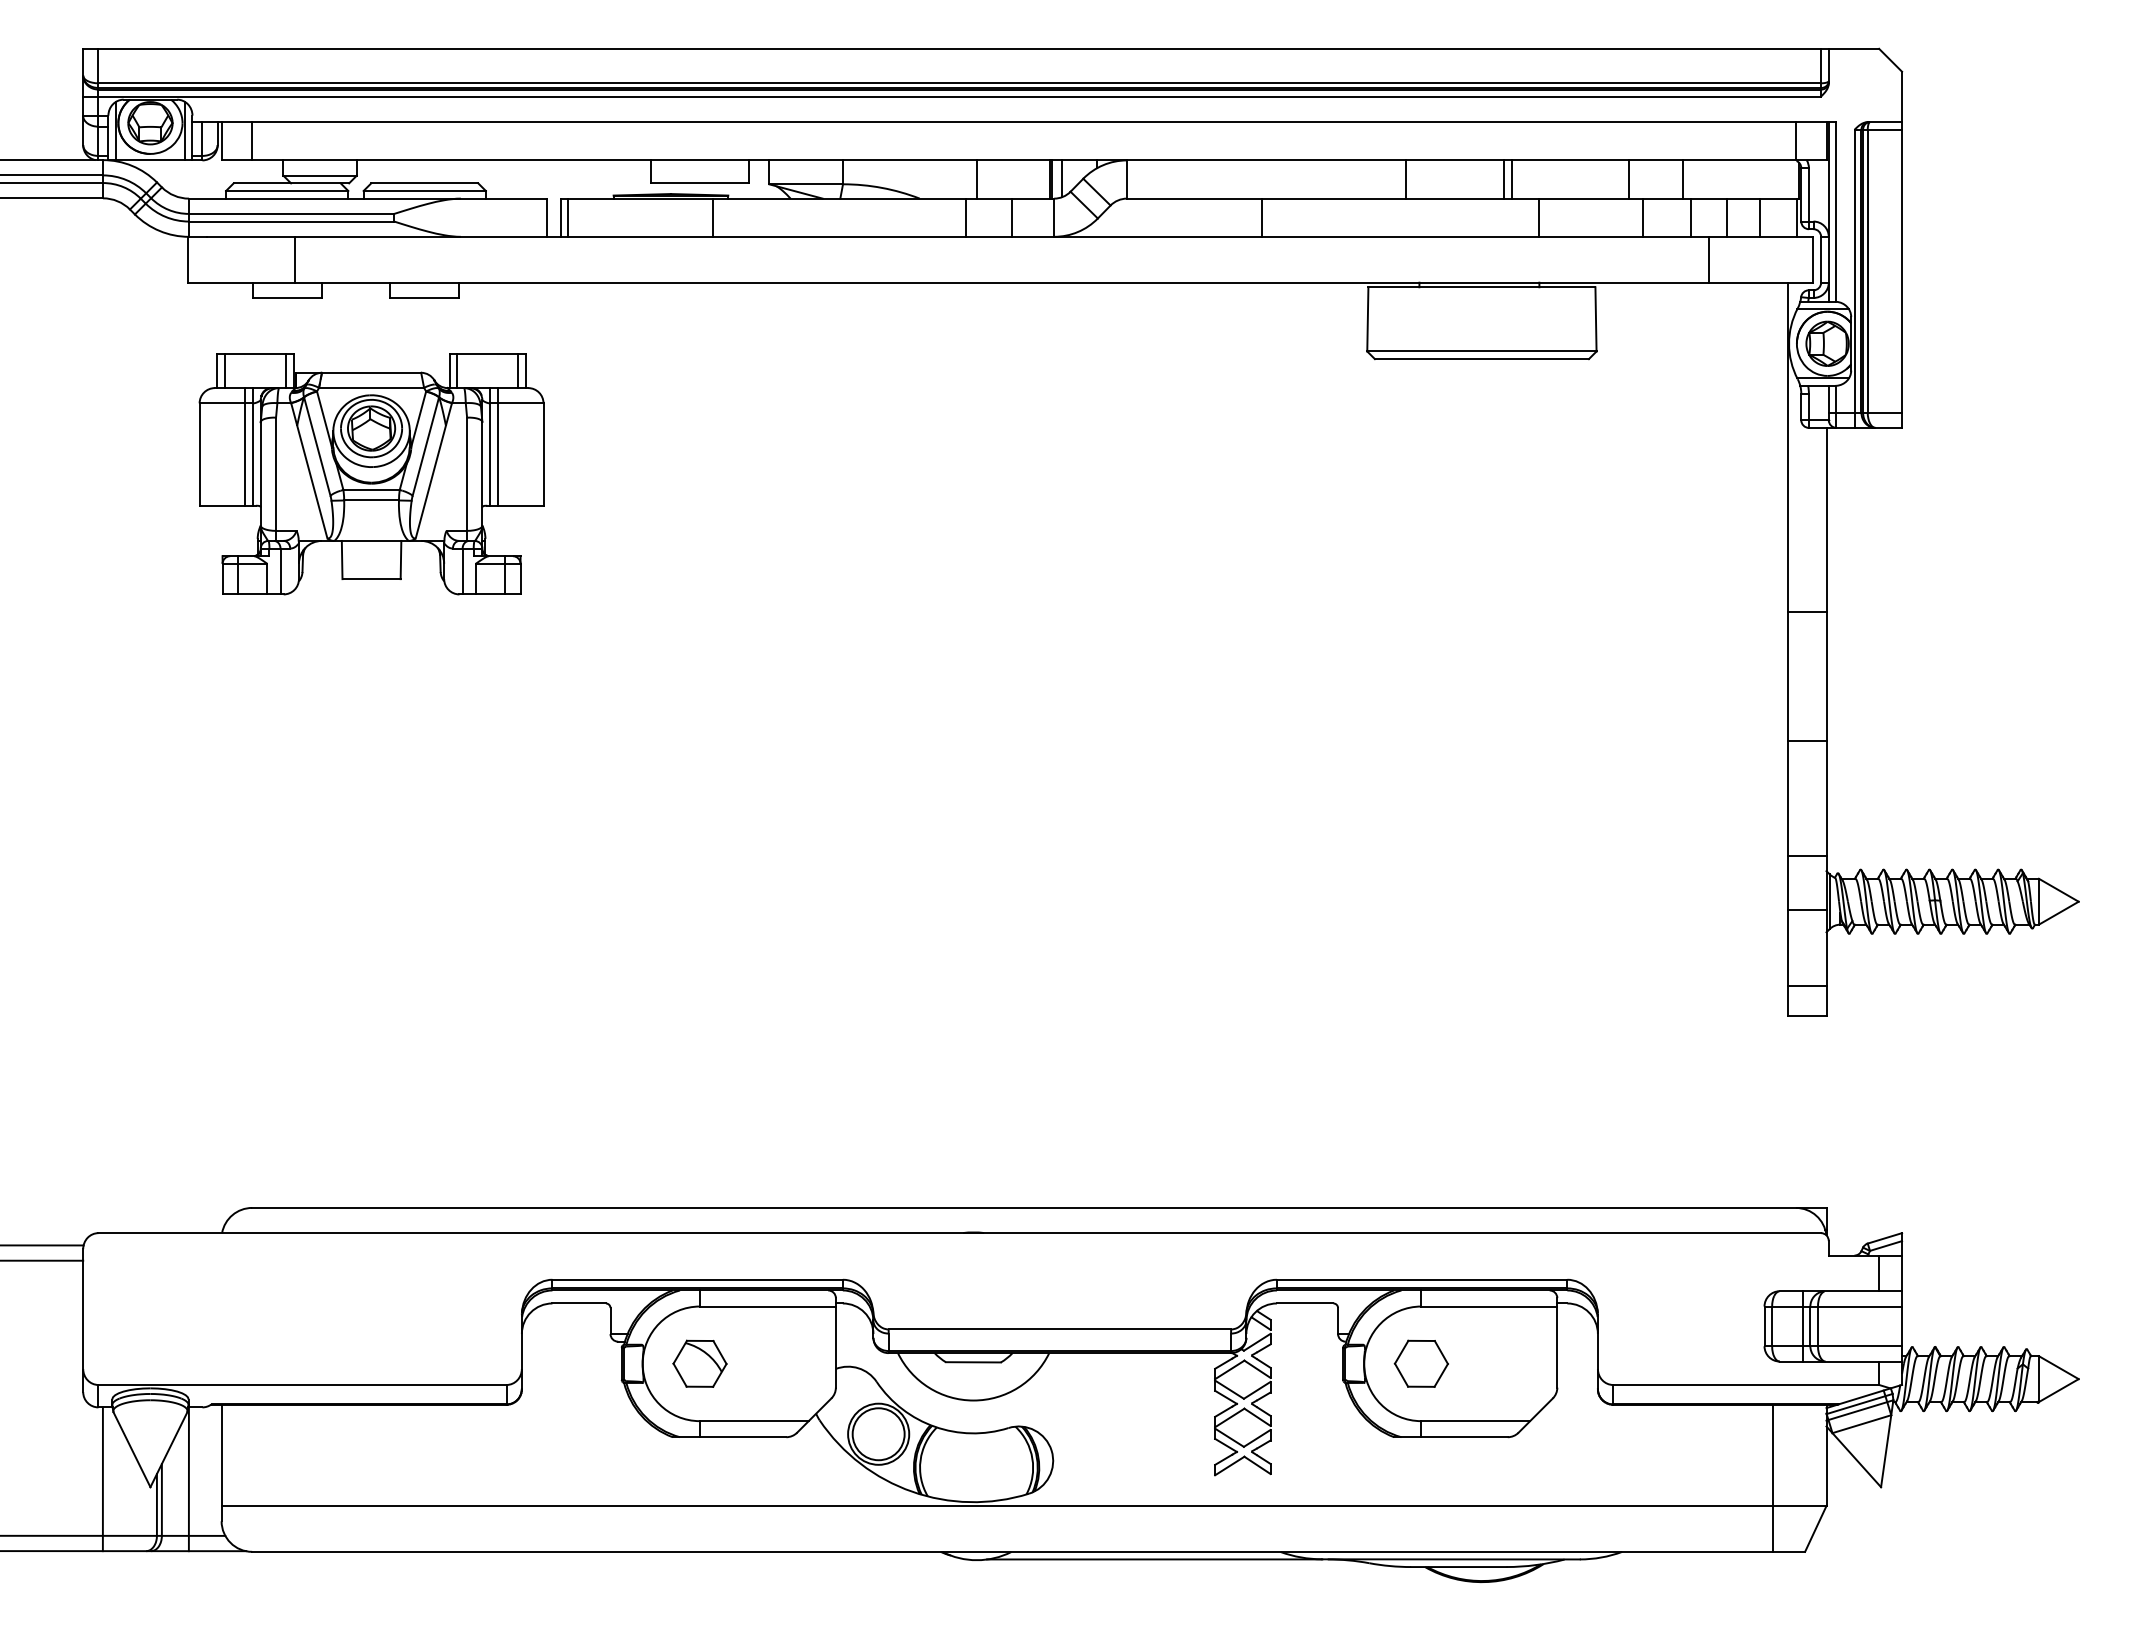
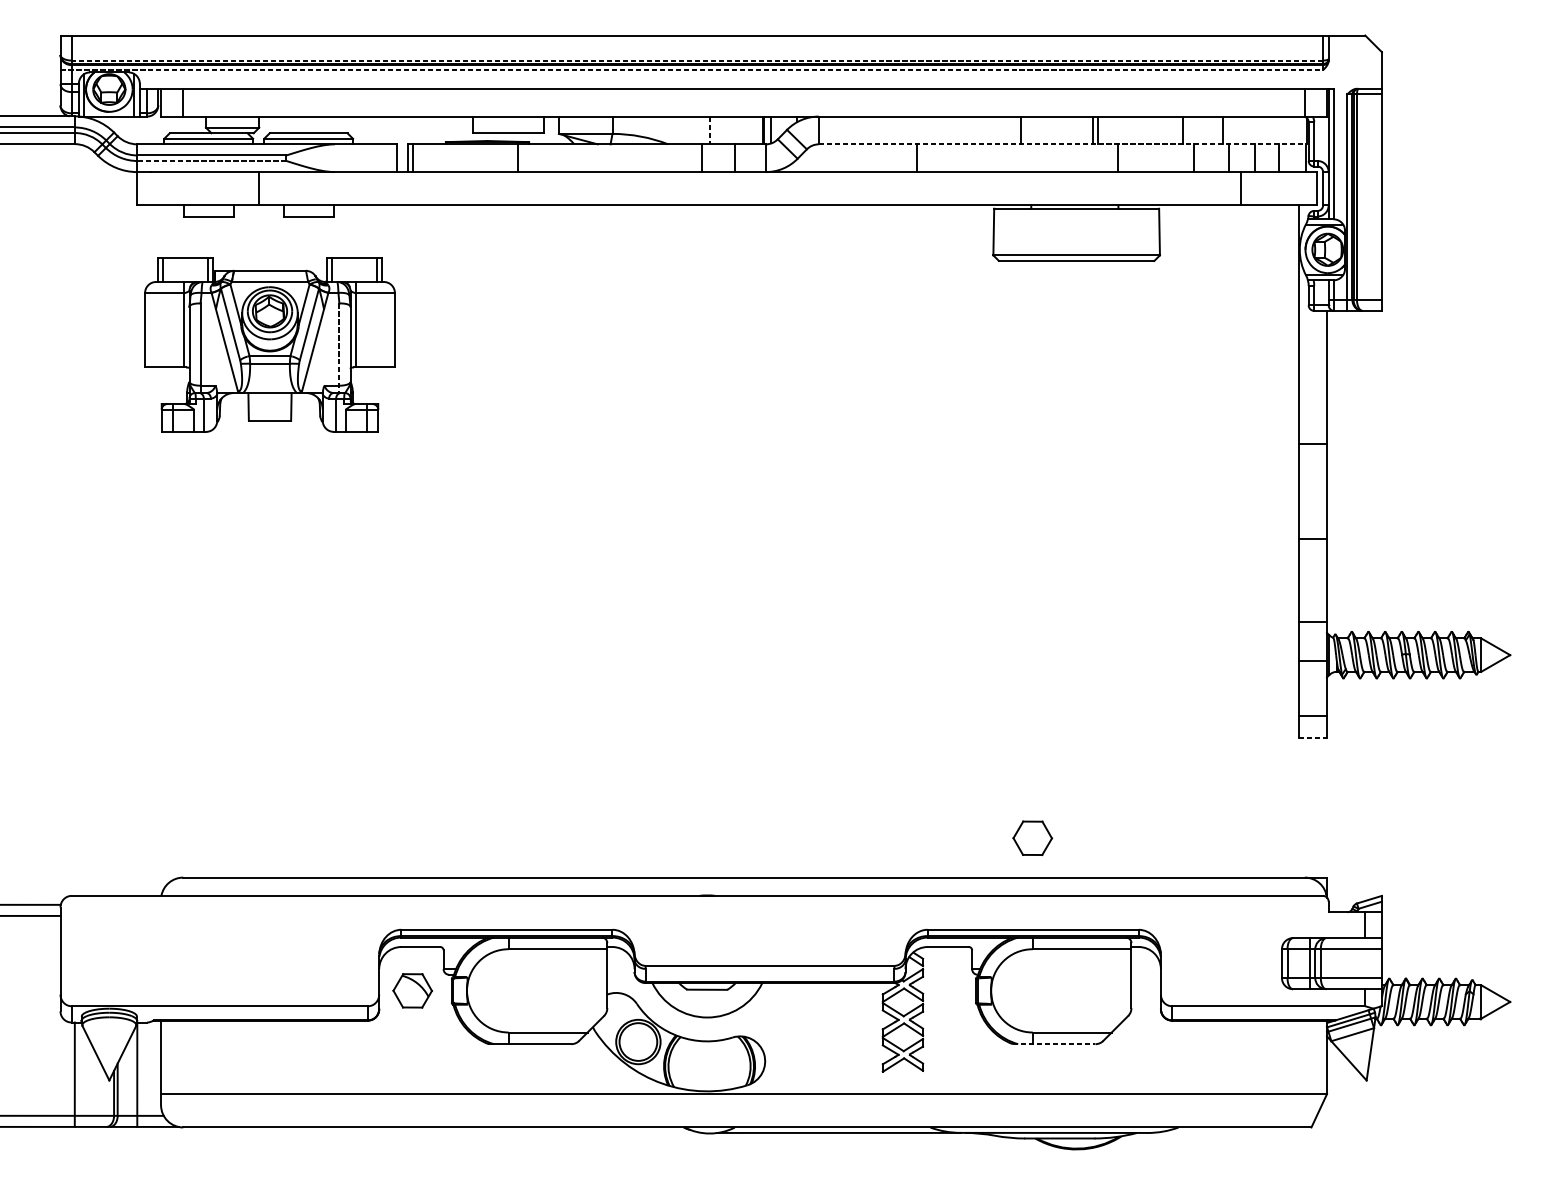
line: (959, 83) -> (697, 60), solid -> dashed
line: (952, 96) -> (692, 70), solid -> dashed
line: (977, 180) -> (710, 131), solid -> dashed
line: (1463, 198) -> (1063, 144), solid -> dashed
line: (291, 221) -> (211, 160), solid -> dashed
line: (294, 259) -> (259, 188), moved
line: (245, 446) -> (178, 324), removed
line: (497, 446) -> (361, 324), removed
line: (467, 479) -> (339, 348), solid -> dashed
line: (1807, 1016) -> (1313, 738), solid -> dashed
part: (699, 1363) -> (412, 990), moved
part: (1420, 1363) -> (1032, 838), moved
line: (1450, 1437) -> (1053, 1044), solid -> dashed
line: (1773, 1477) -> (1288, 1073), removed

